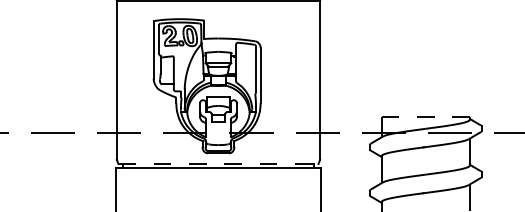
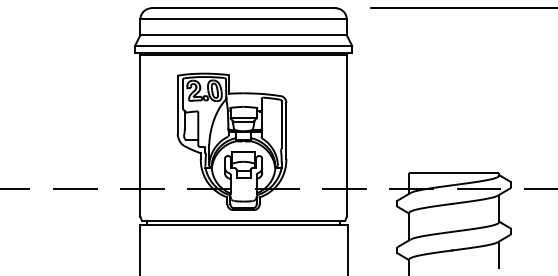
line: (426, 117) -> (454, 173), dashed -> solid
line: (218, 163) -> (243, 220), dashed -> solid

